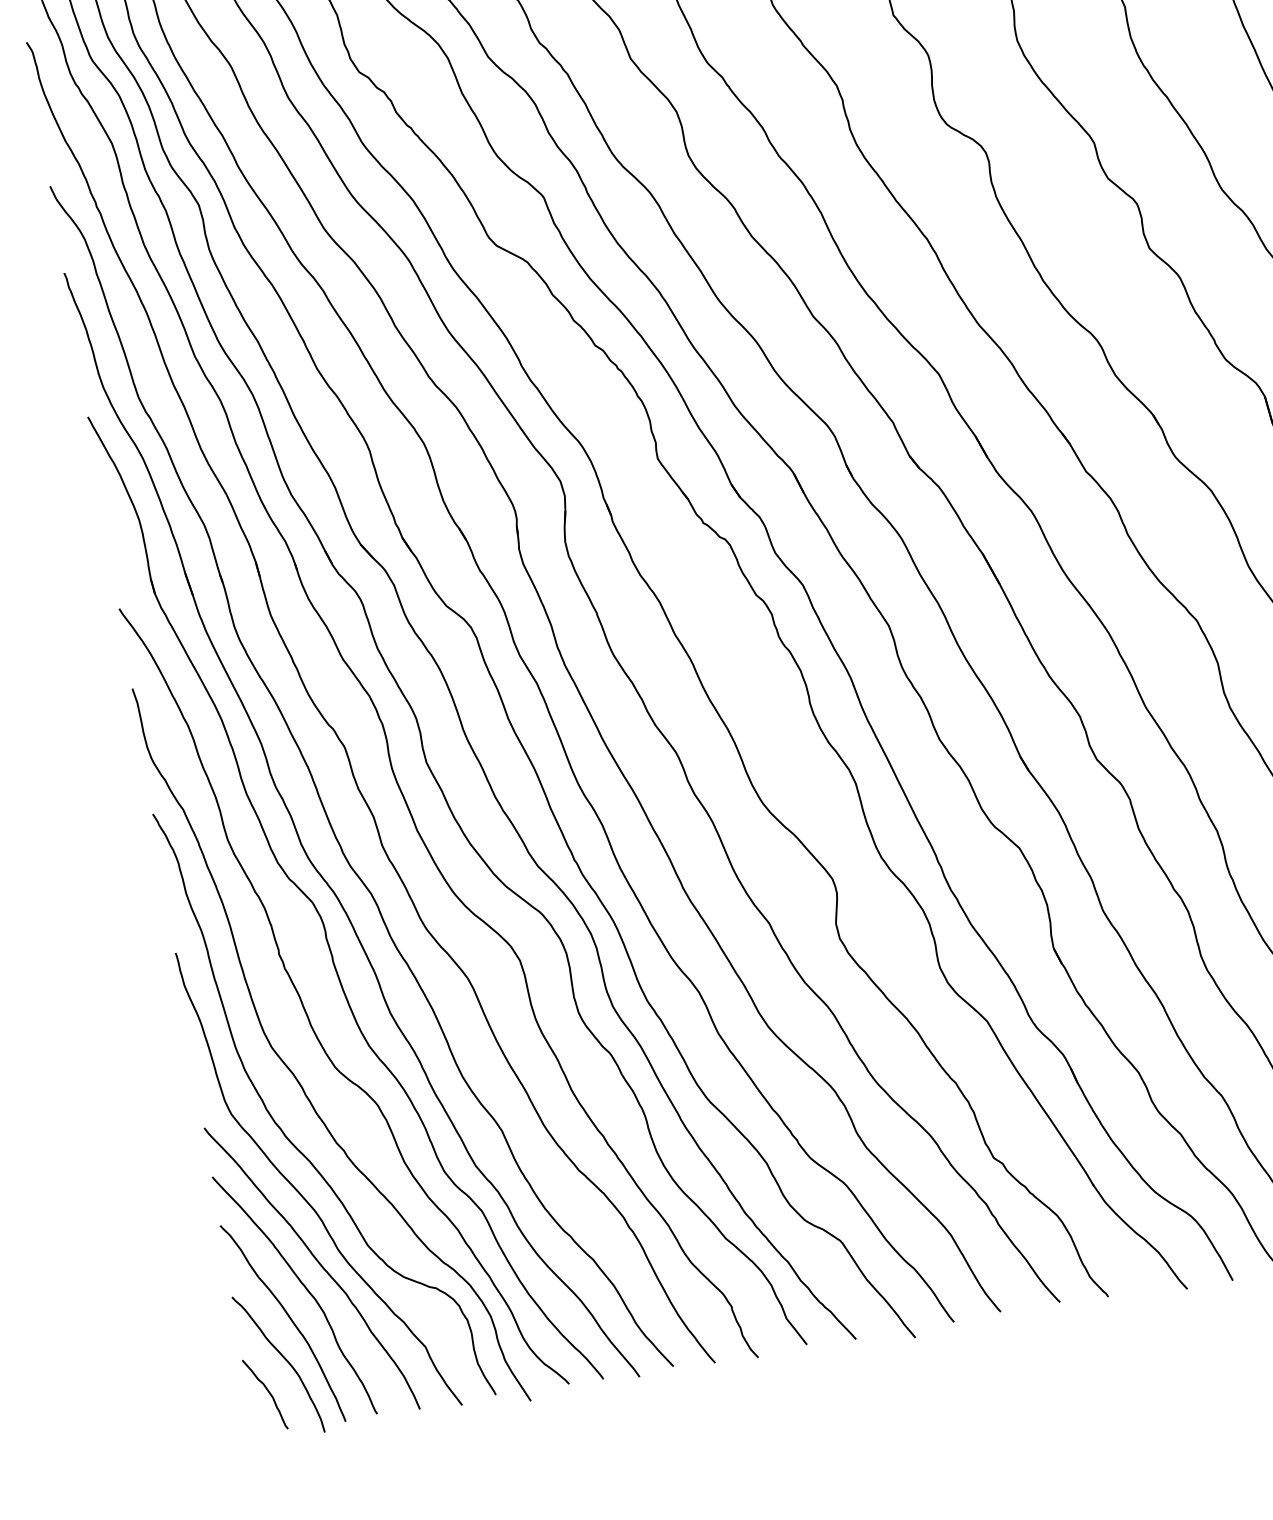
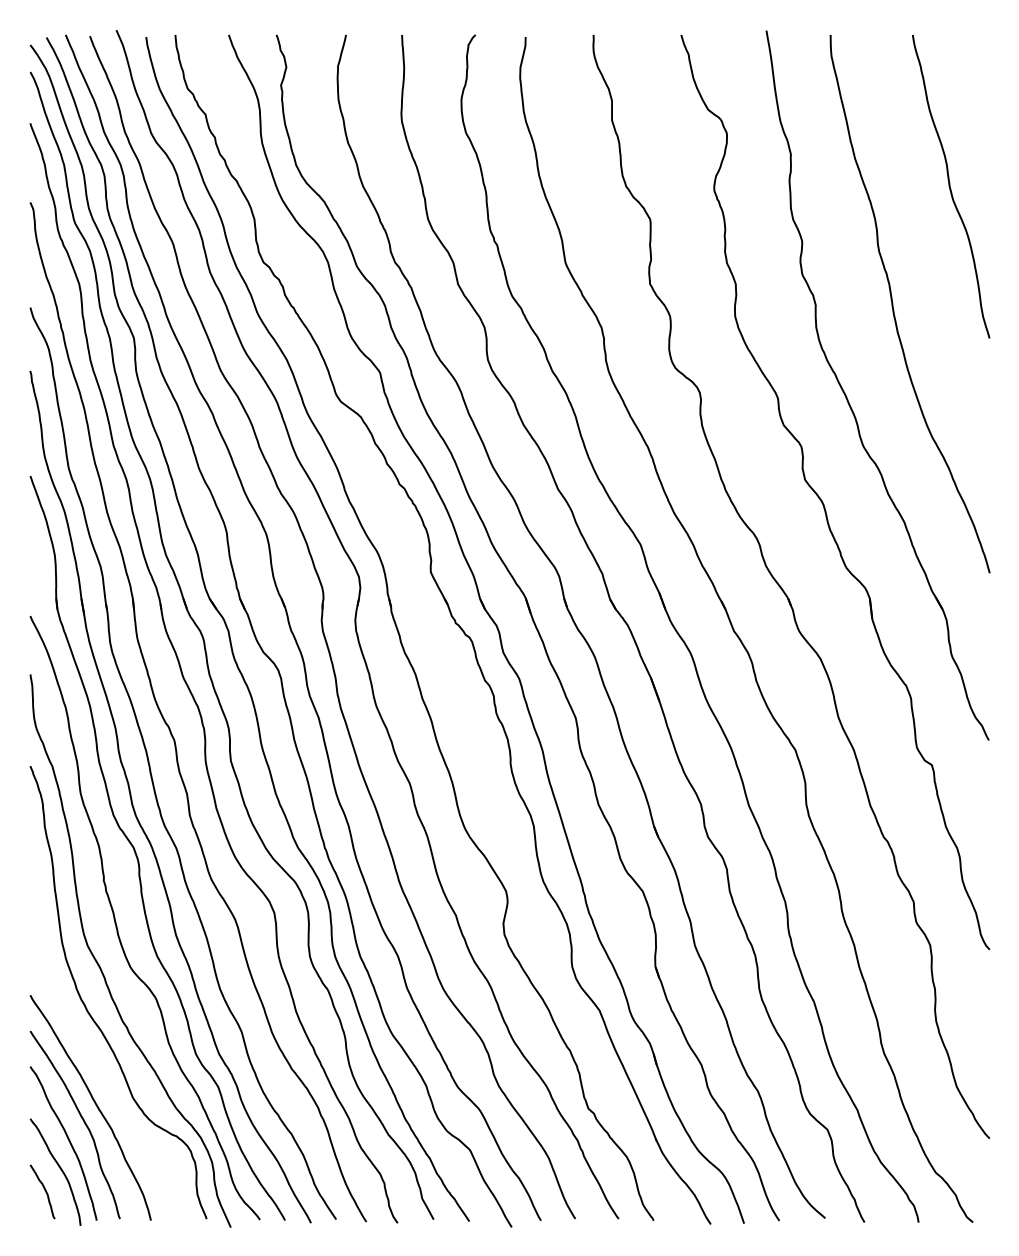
curve: (300, 1192) -> (91, 1052), removed

